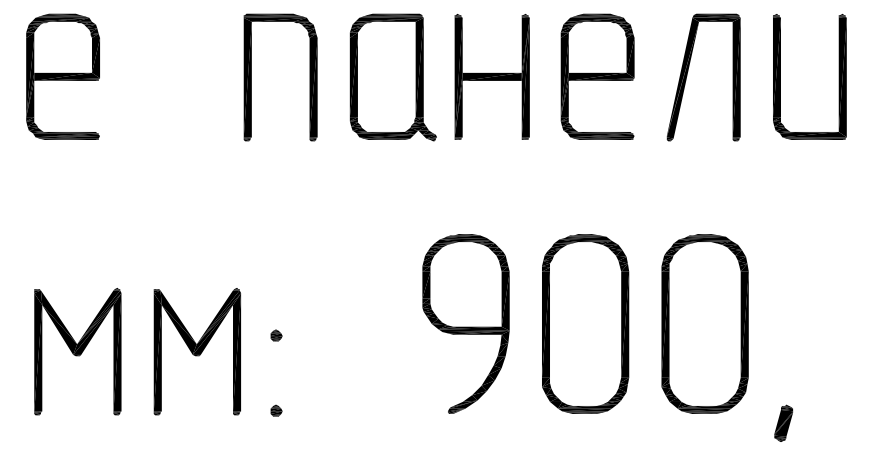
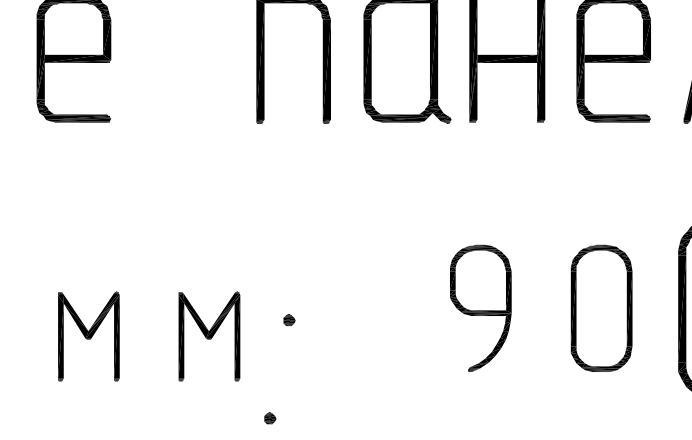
part: (465, 323) -> (480, 307), size x0.7
part: (585, 323) -> (601, 307), size x0.7
part: (77, 351) -> (88, 336), size x0.7
part: (196, 351) -> (208, 336), size x0.7
part: (276, 410) -> (270, 417), moved

